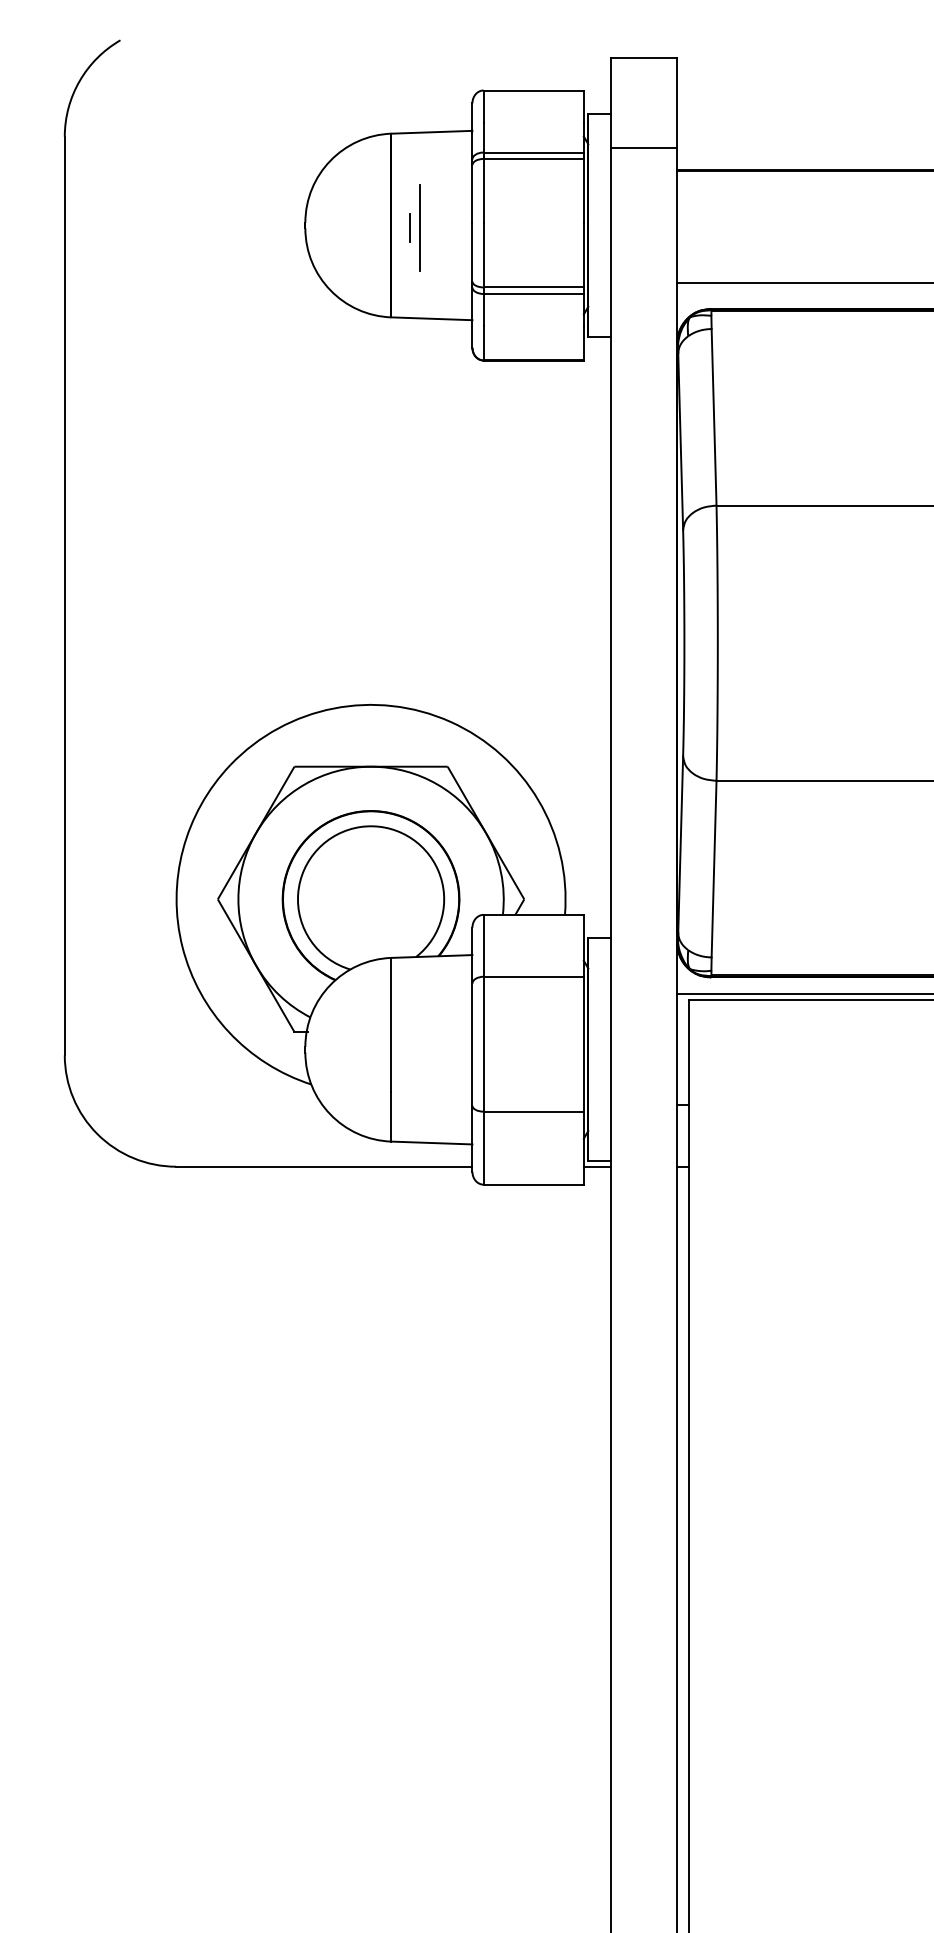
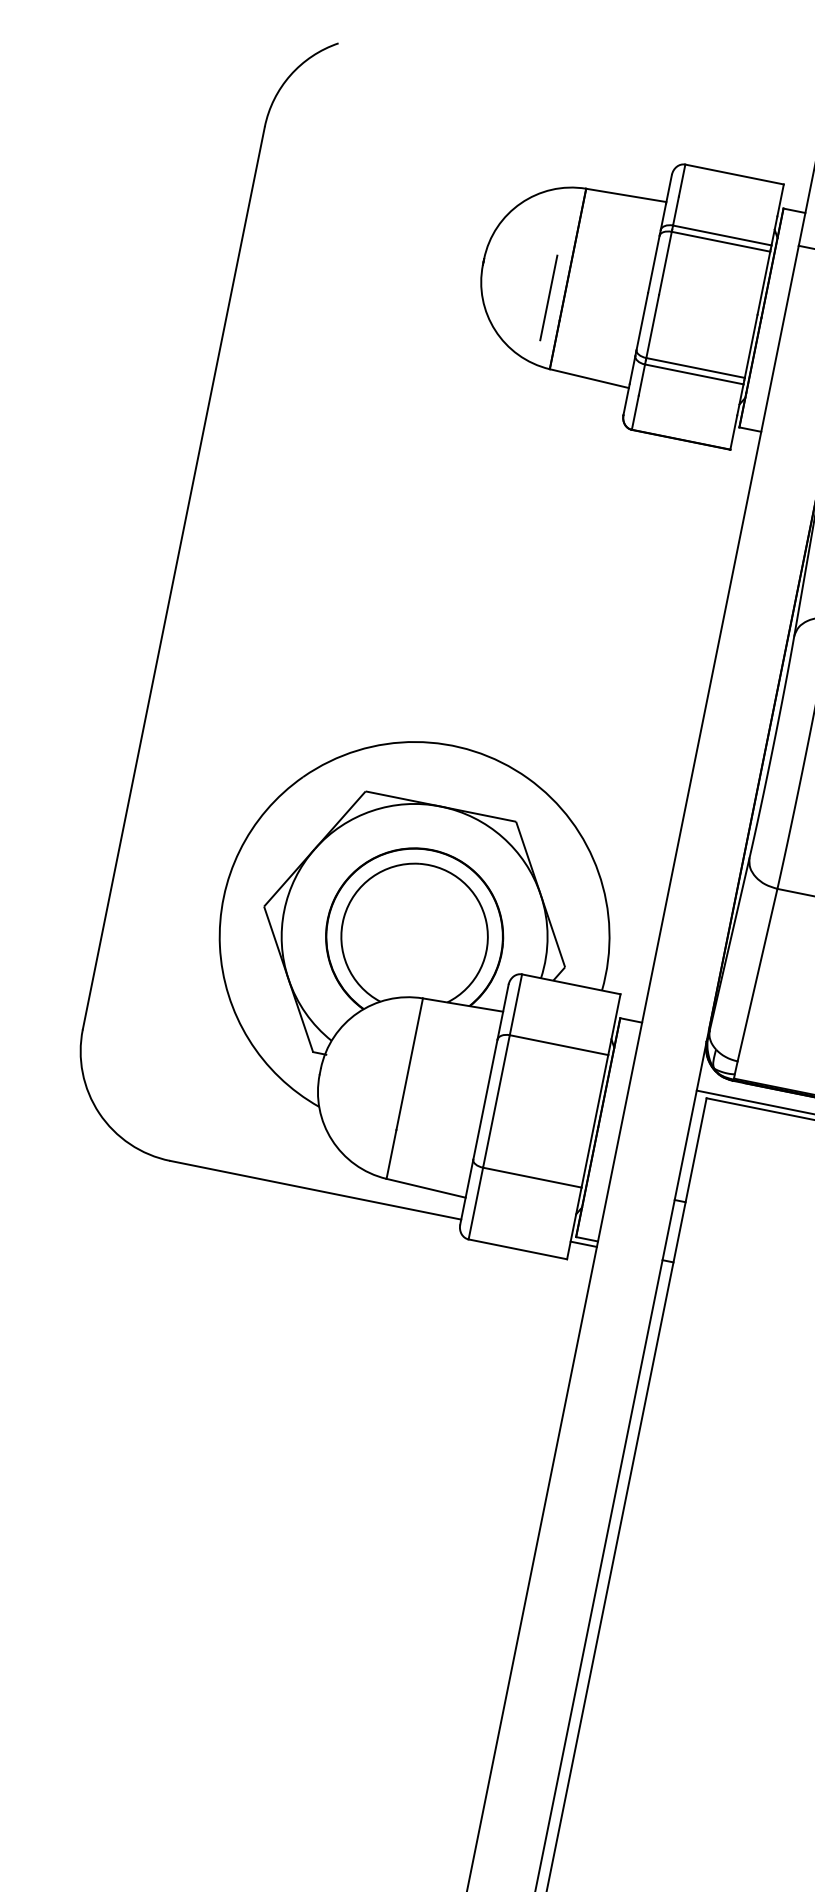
line: (419, 227) -> (548, 297), moved
line: (410, 228) -> (586, 285), removed

